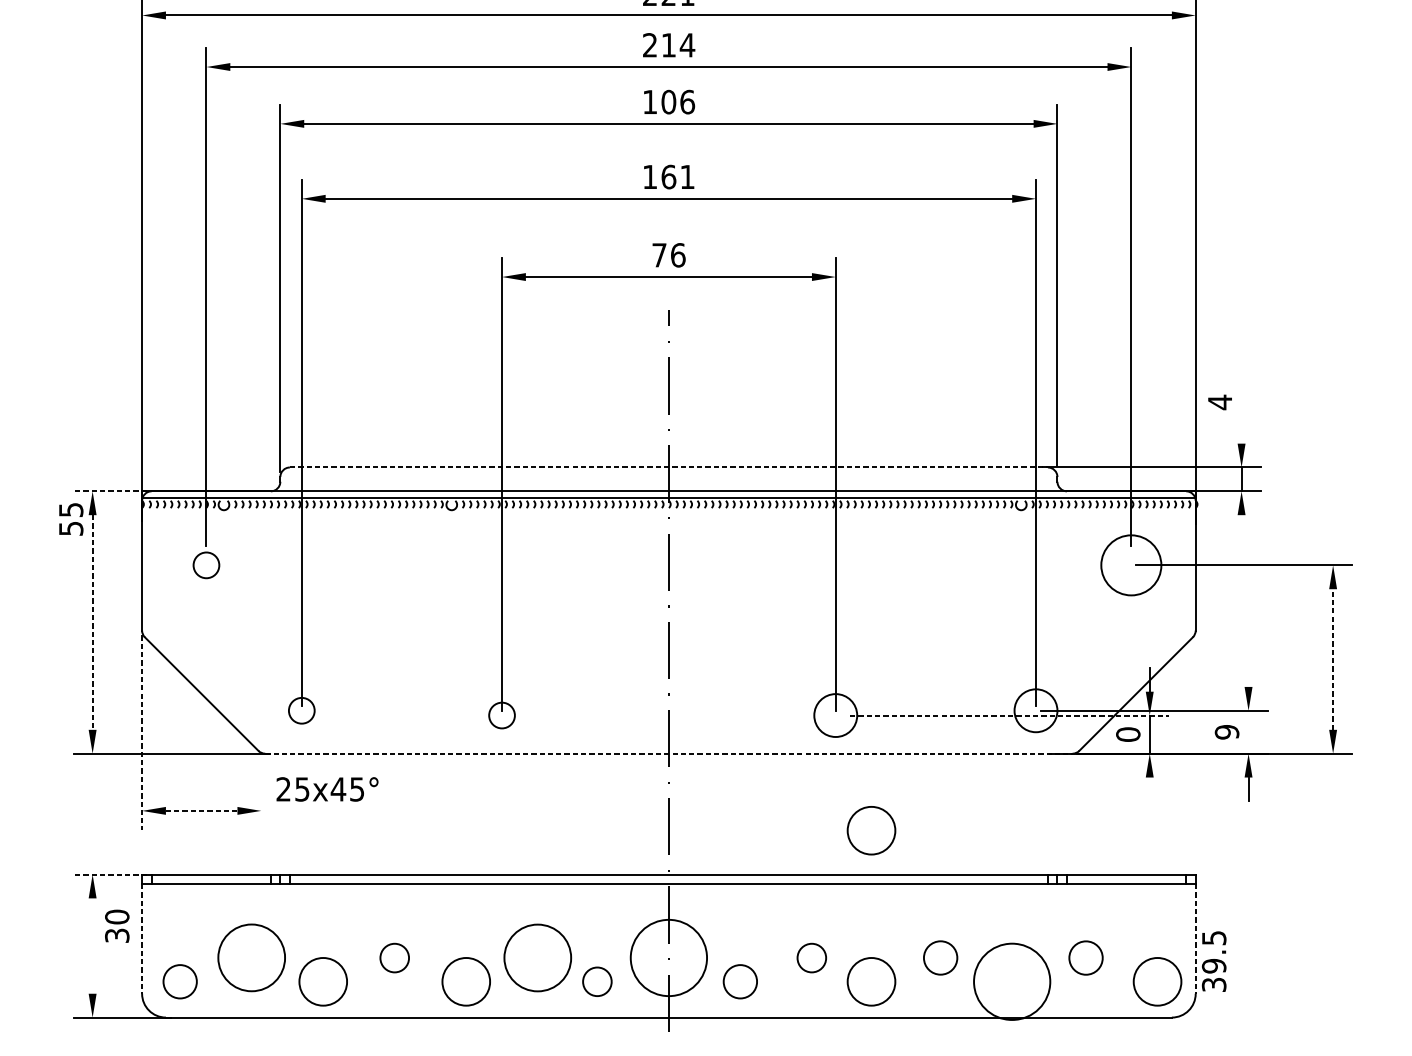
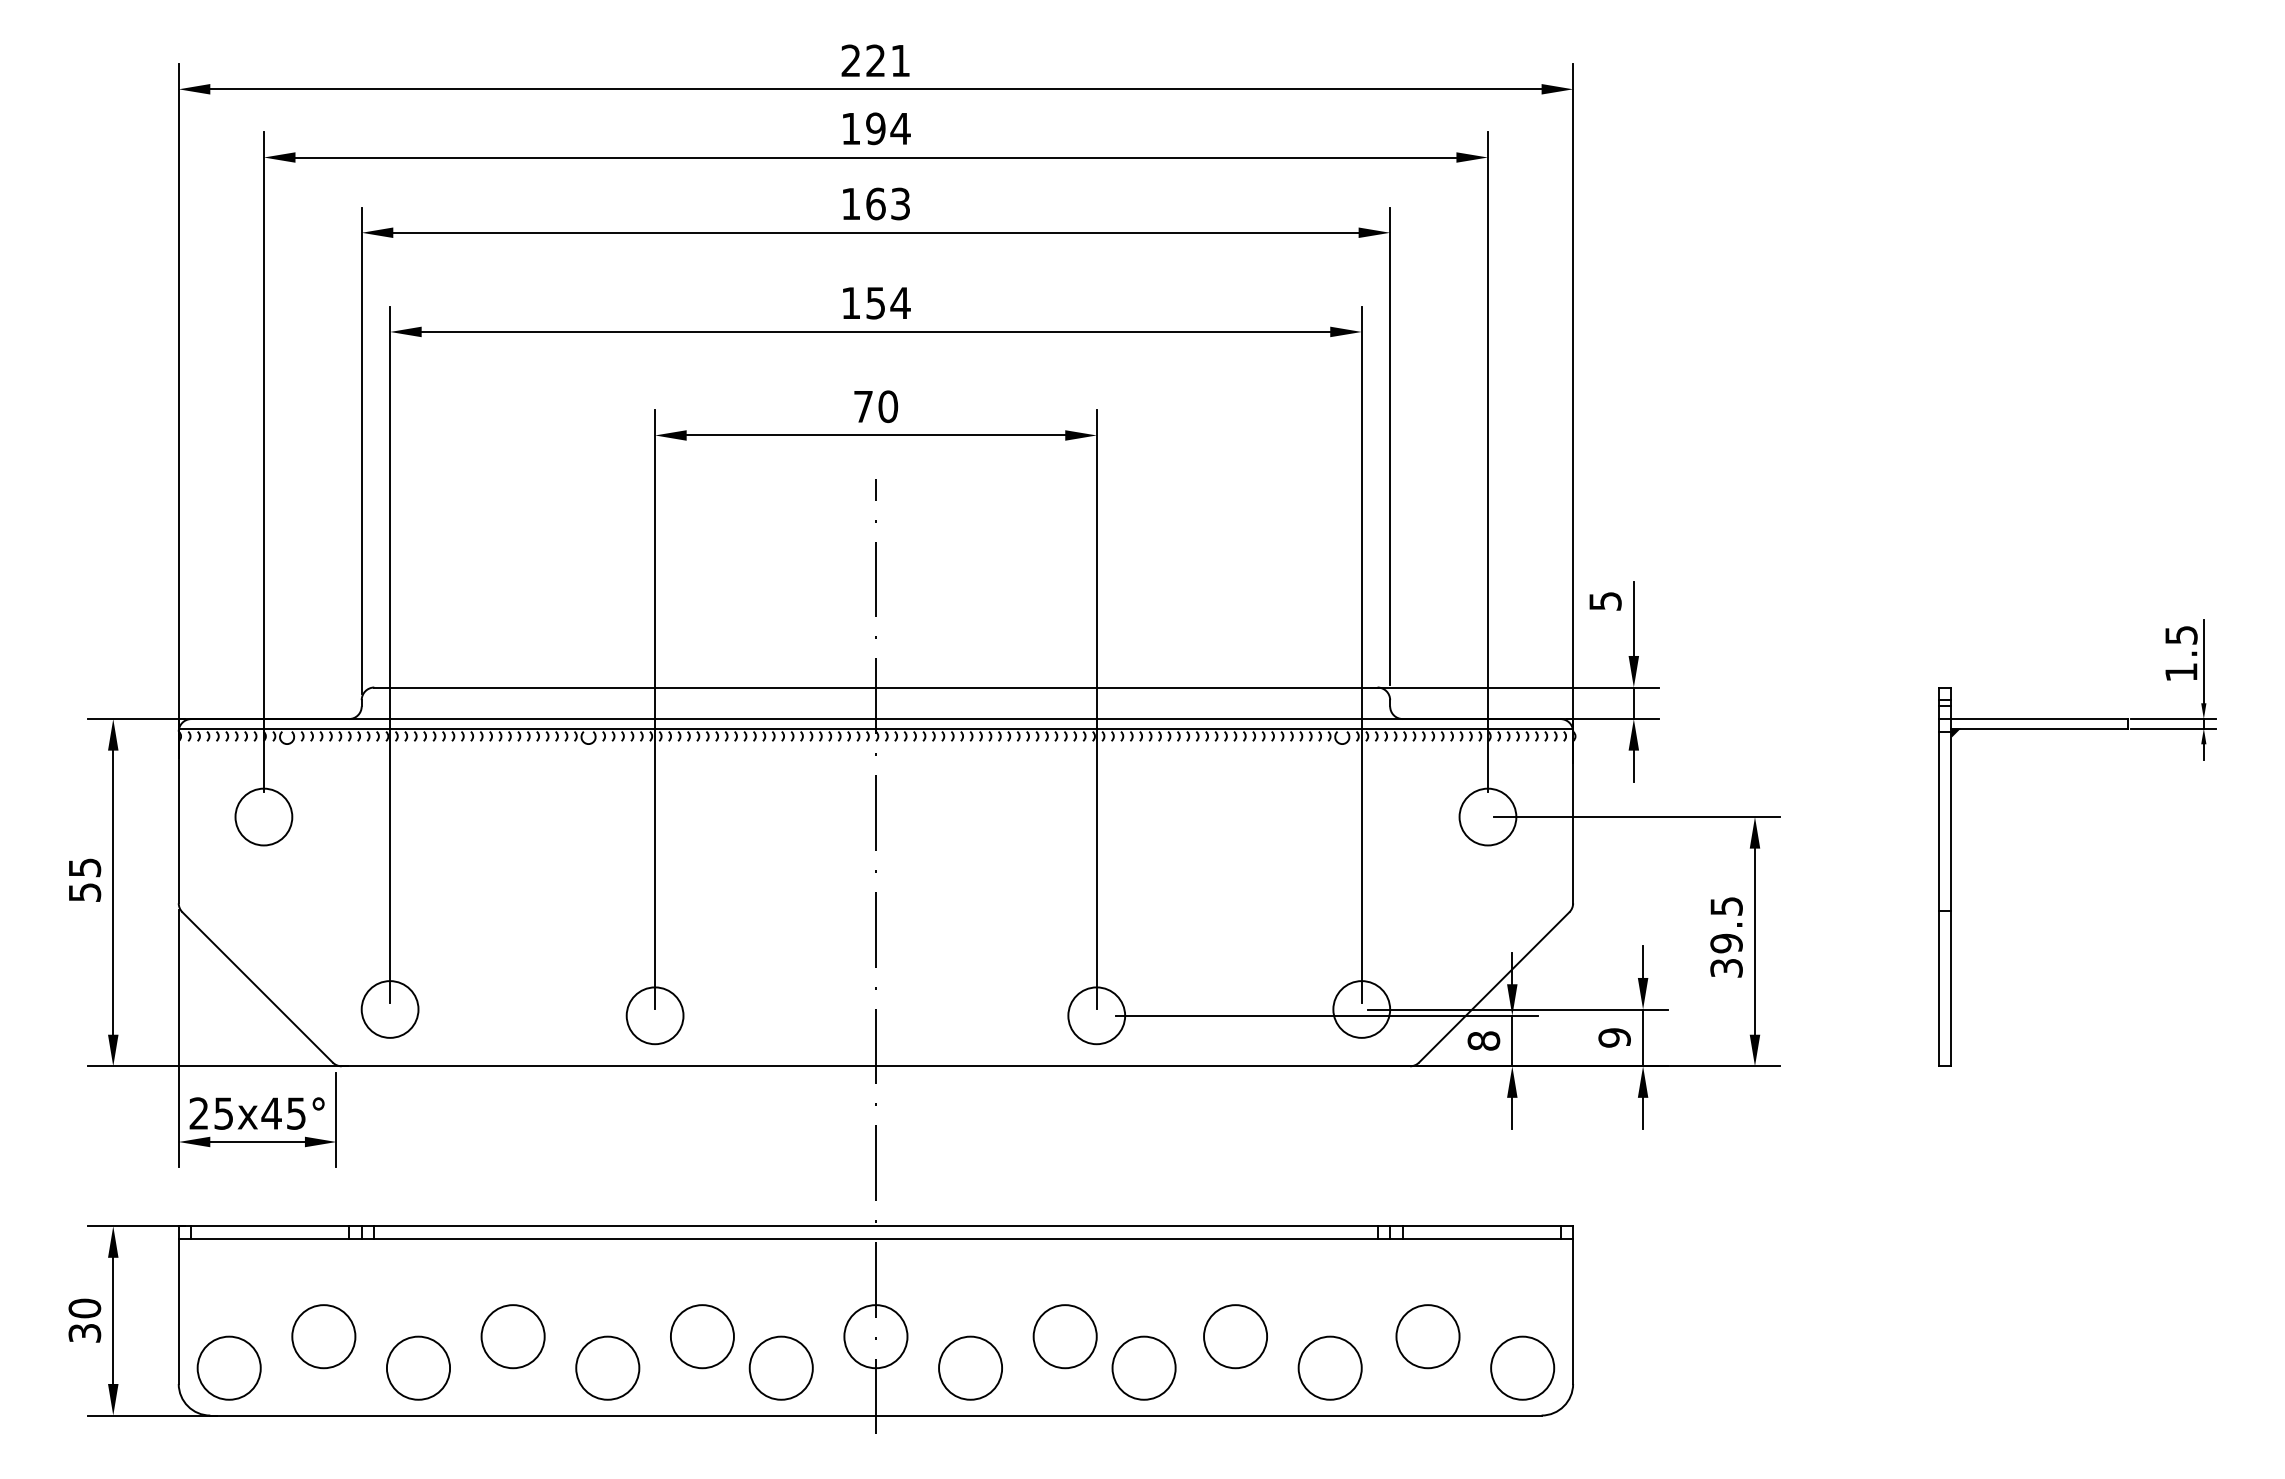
text: (659, 45) -> (863, 128), 214 -> 194
text: (678, 101) -> (888, 203), 106 -> 163
text: (678, 176) -> (888, 302), 161 -> 154
text: (678, 255) -> (888, 406), 76 -> 70
text: (1220, 402) -> (1605, 601), 4 -> 5
line: (1241, 415) -> (1633, 618), added
line: (668, 467) -> (875, 687), dashed -> solid
line: (110, 491) -> (136, 719), dashed -> solid
text: (71, 518) -> (85, 879), moved
line: (1241, 527) -> (1633, 766), added
circle: (206, 564) -> (263, 816), size x1.67
circle: (1131, 564) -> (1487, 816), size x0.71
line: (92, 623) -> (113, 893), dashed -> solid
line: (1332, 659) -> (1754, 941), dashed -> solid
line: (1248, 674) -> (1643, 961), added
circle: (301, 710) -> (389, 1009), size x1.67
circle: (501, 715) -> (654, 1015), size x1.67
line: (1009, 715) -> (1326, 1015), dashed -> solid
line: (1248, 731) -> (1643, 1037), added
line: (141, 732) -> (178, 1038), dashed -> solid
text: (1127, 734) -> (1483, 1040), 0 -> 8
line: (669, 753) -> (876, 1066), dashed -> solid
text: (327, 789) -> (256, 1113), moved
line: (1149, 789) -> (1512, 1113), added
line: (261, 793) -> (336, 1119), added
line: (201, 811) -> (257, 1142), dashed -> solid
circle: (871, 830) -> (1143, 1167), removed
line: (110, 874) -> (136, 1226), dashed -> solid
text: (116, 926) -> (84, 1320), moved
line: (141, 938) -> (178, 1311), dashed -> solid
line: (1195, 938) -> (1573, 1311), dashed -> solid
line: (92, 945) -> (113, 1320), added
circle: (251, 957) -> (323, 1336), size x0.71
circle: (394, 957) -> (512, 1336), size x1.67
circle: (537, 957) -> (701, 1336), size x0.71
circle: (668, 957) -> (875, 1336), size x0.62
circle: (811, 957) -> (1064, 1336), size x1.67
circle: (940, 957) -> (1235, 1336), size x1.43
circle: (1085, 957) -> (1427, 1336), size x1.43
text: (1214, 961) -> (1726, 937), moved
circle: (179, 981) -> (228, 1367), size x1.43
circle: (596, 981) -> (780, 1367), size x1.67
circle: (740, 981) -> (970, 1367), size x1.43
circle: (1011, 981) -> (1329, 1367), size x0.62

